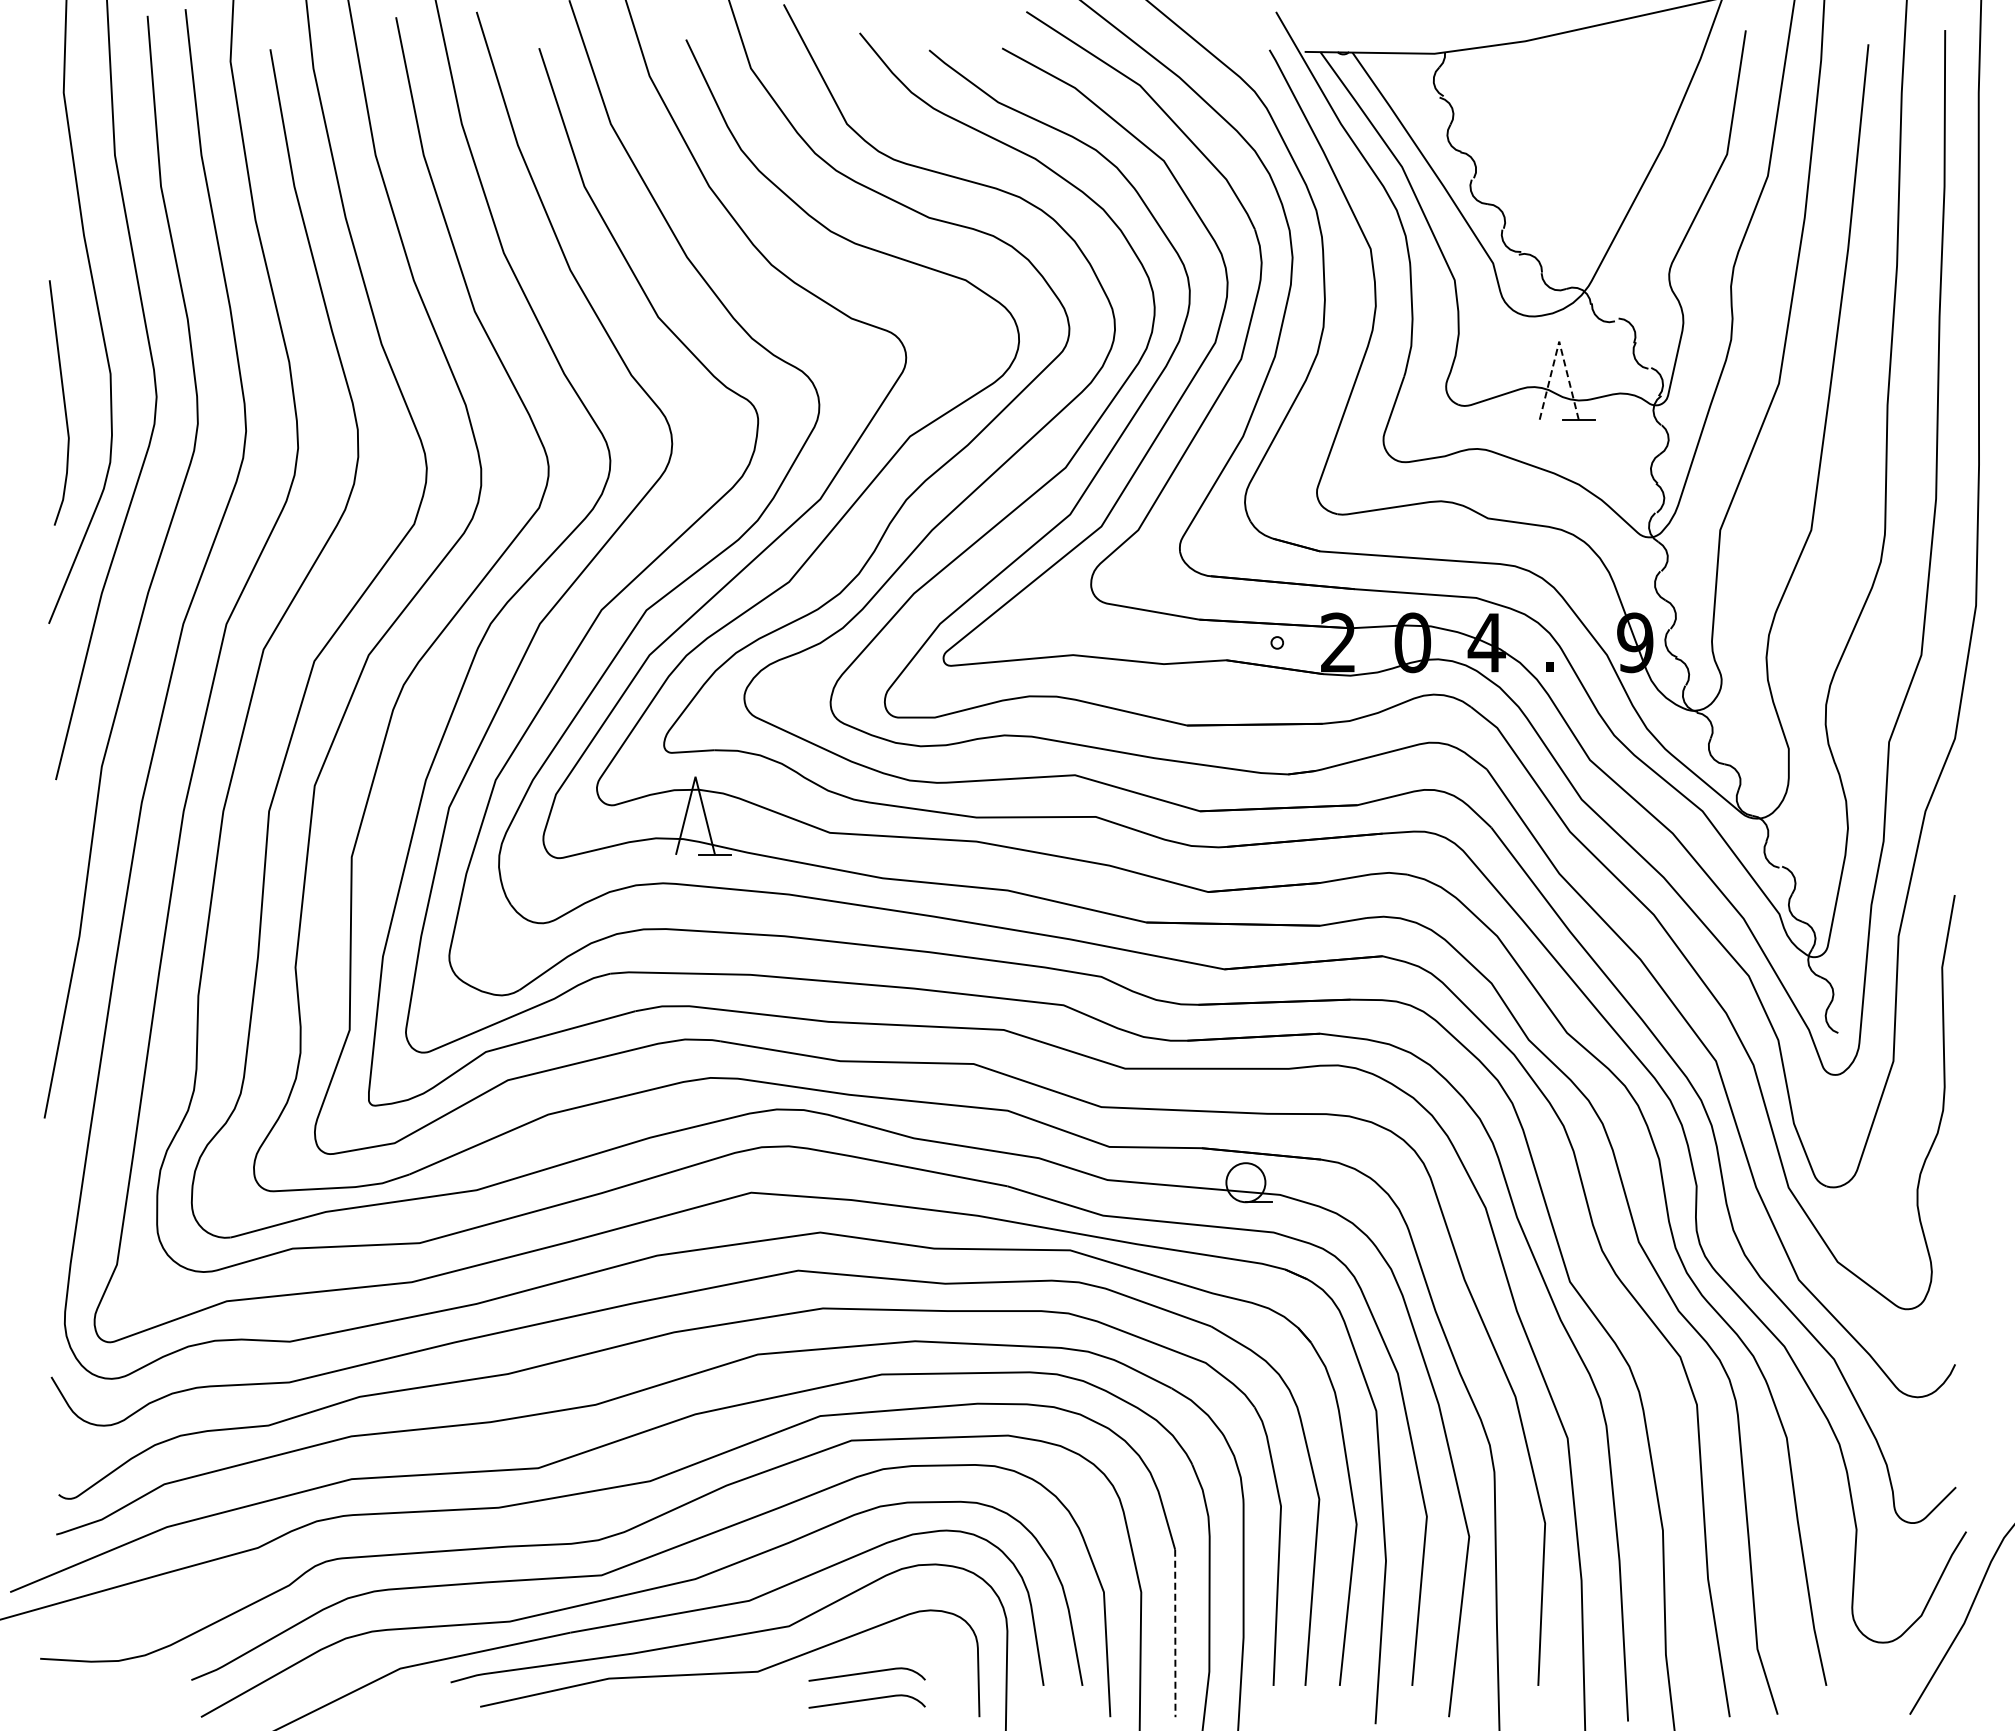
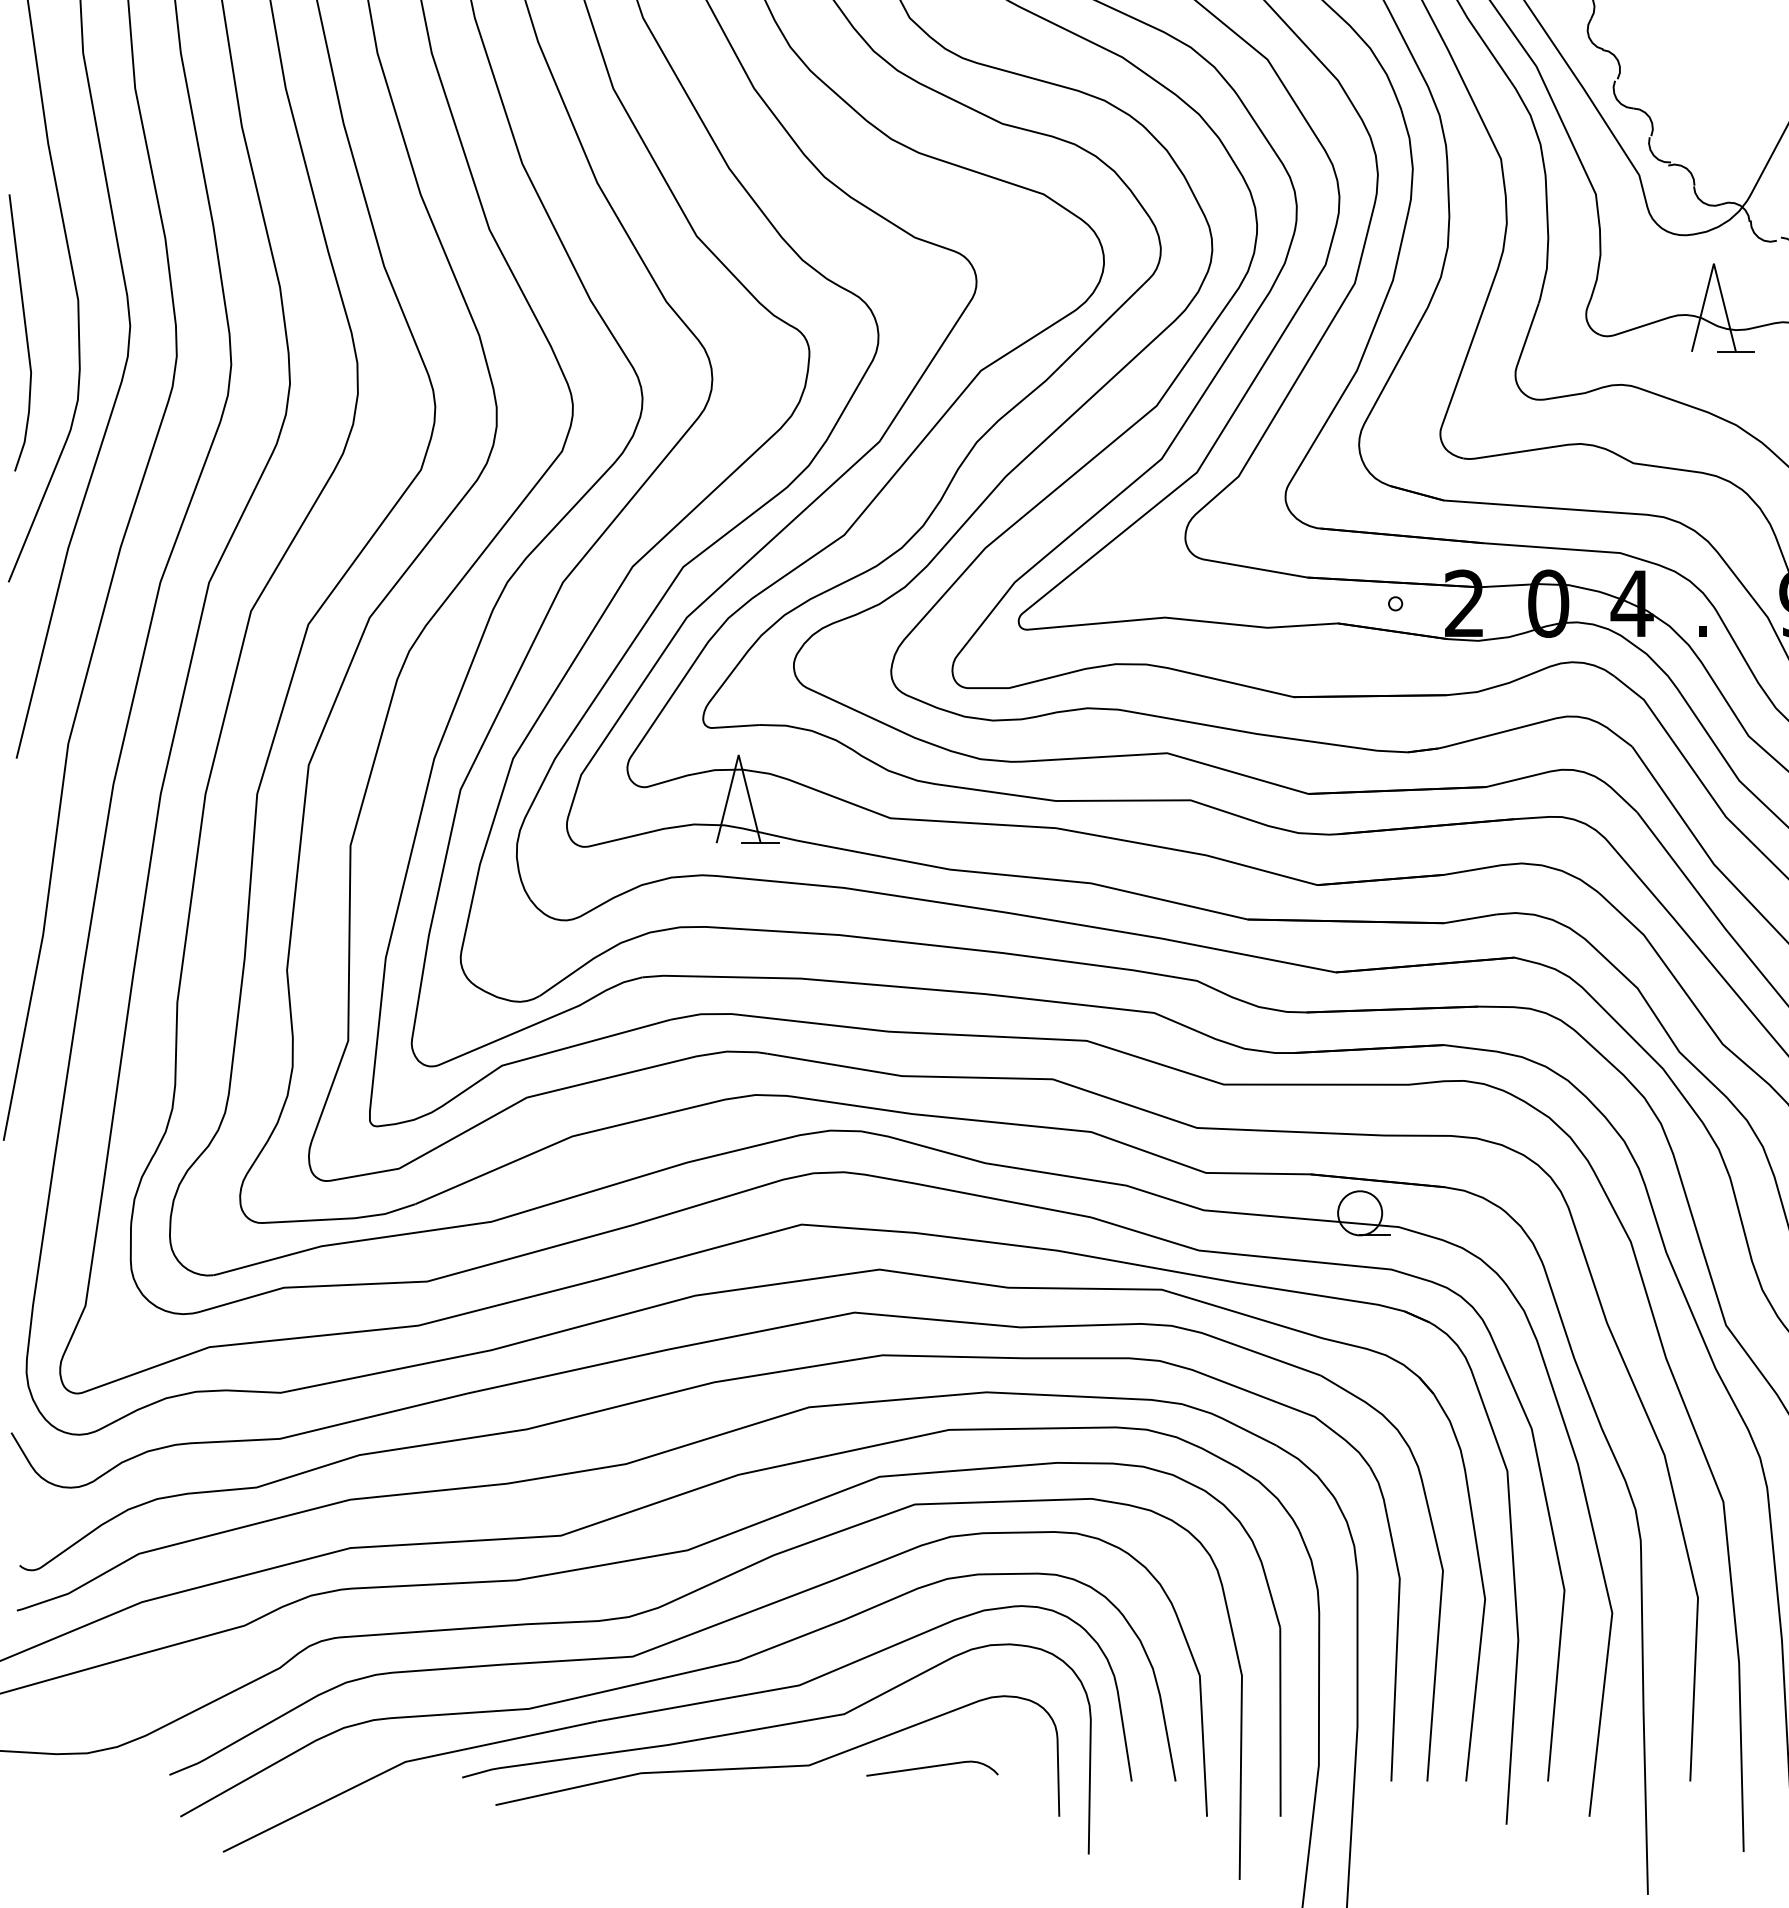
line: (1559, 341) -> (1714, 263), dashed -> solid
line: (1175, 1633) -> (1280, 1722), dashed -> solid
curve: (866, 1700) -> (931, 1797), removed

